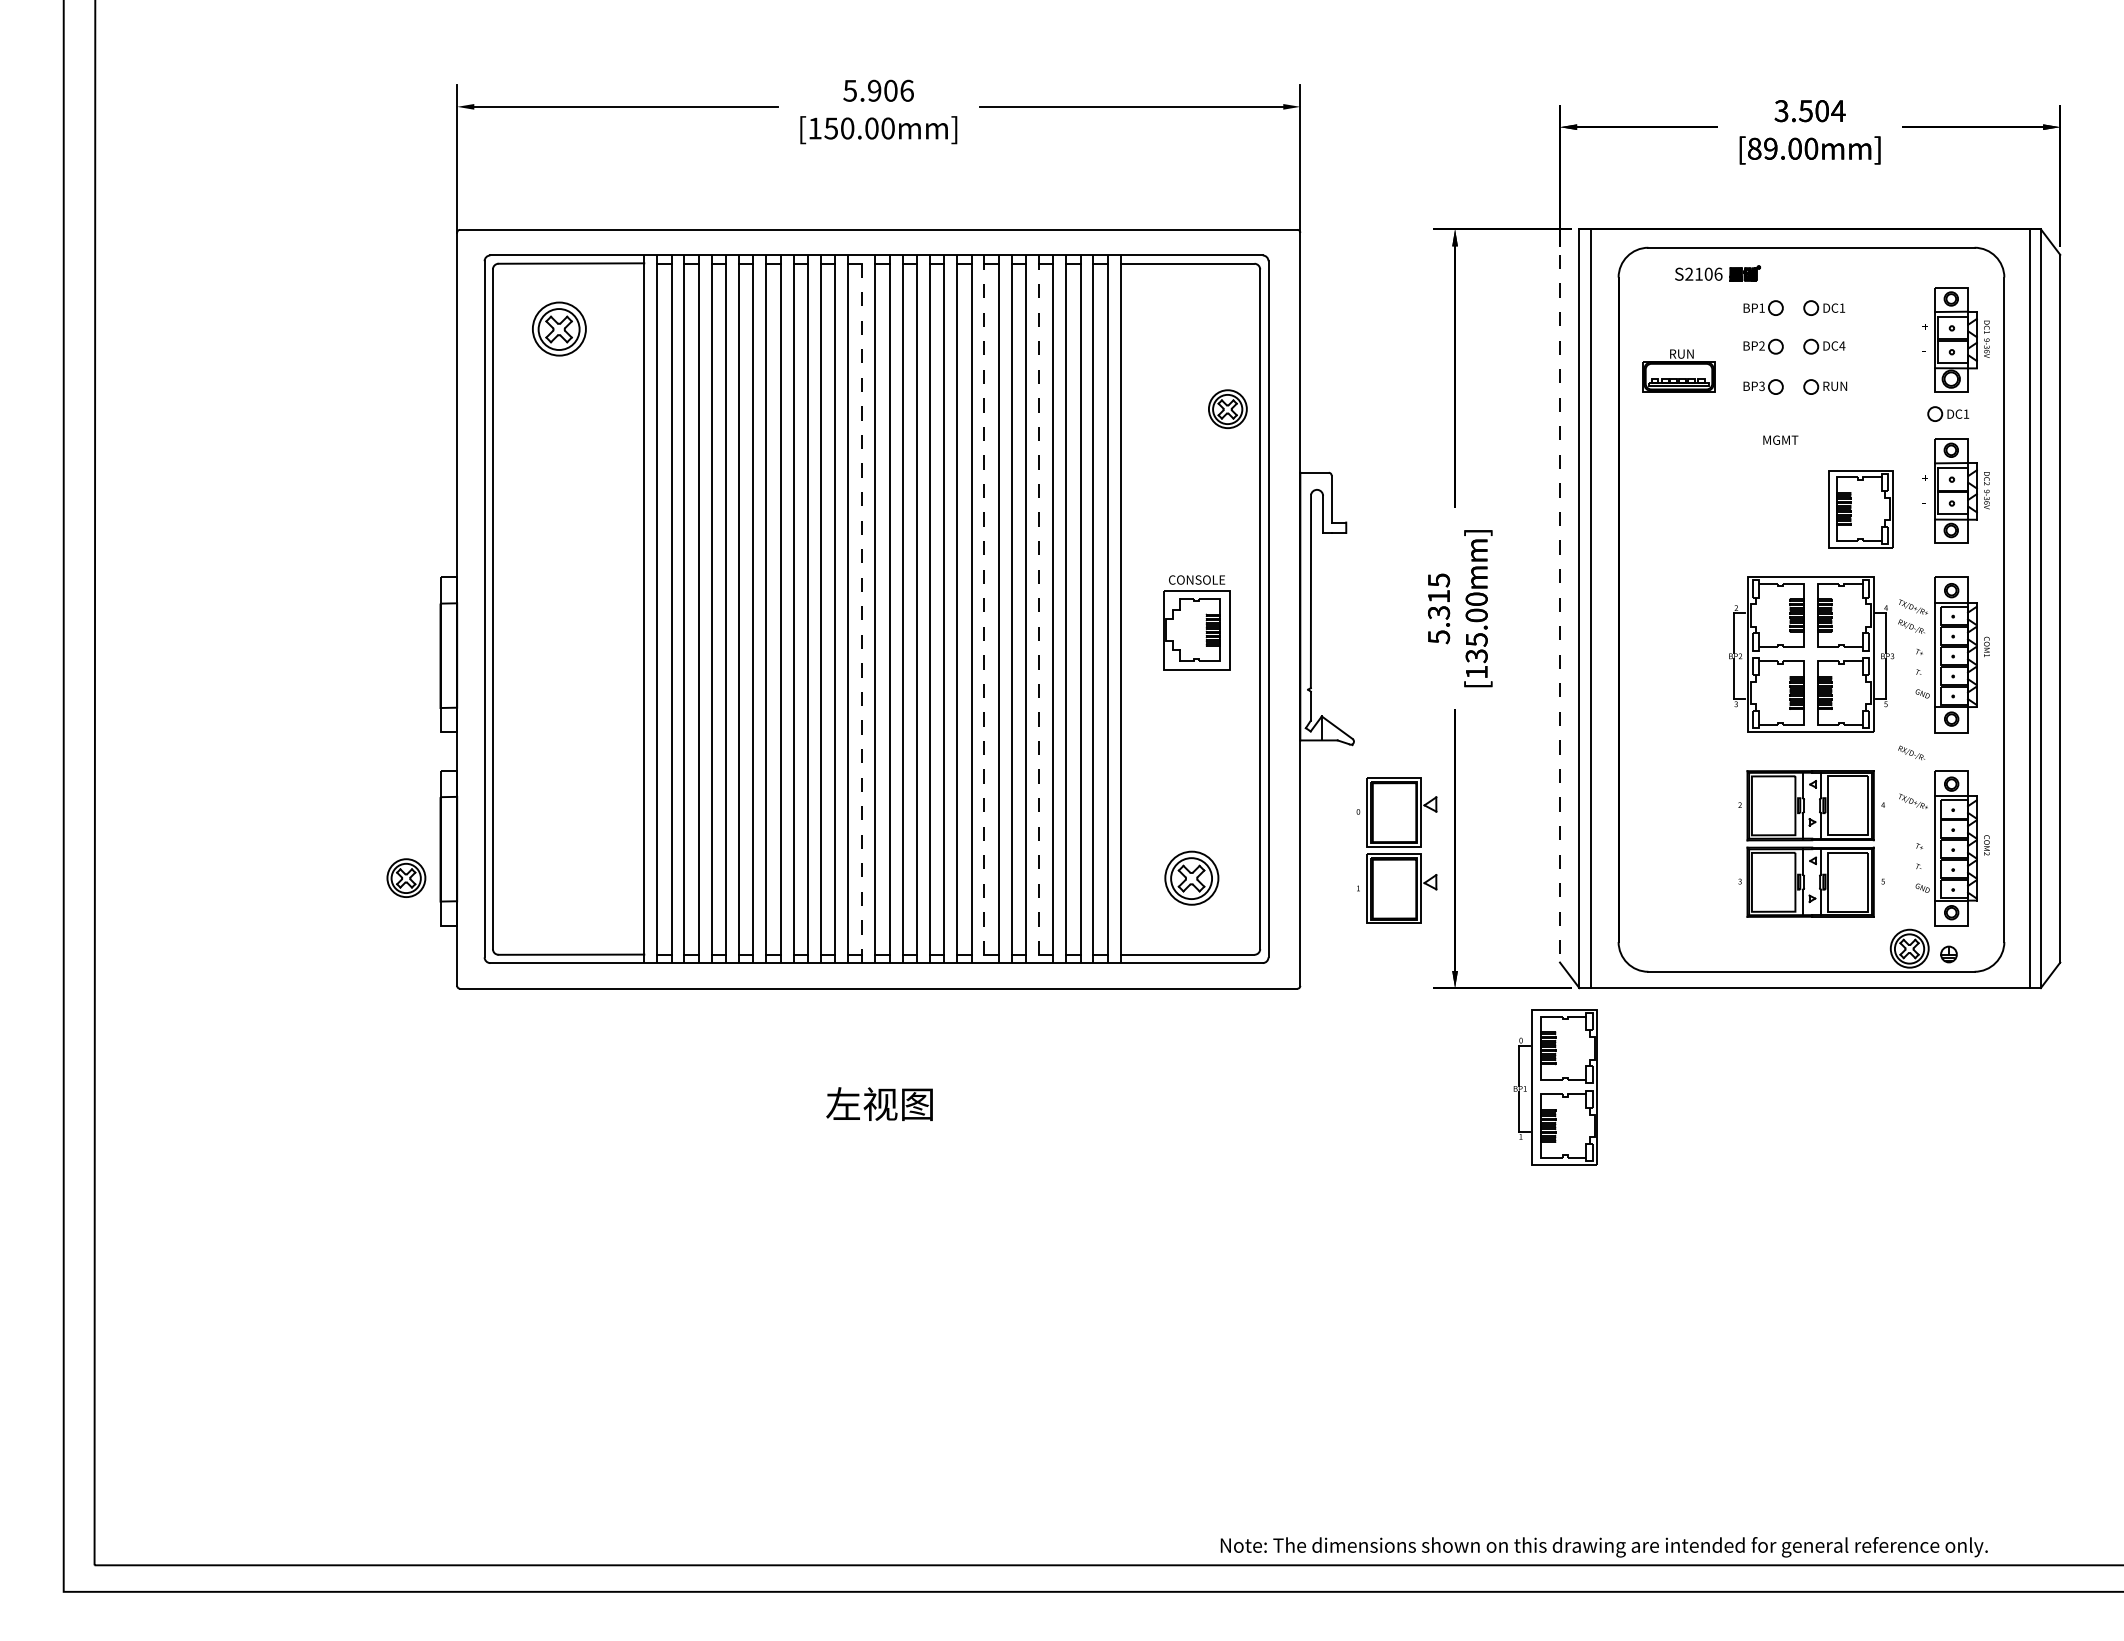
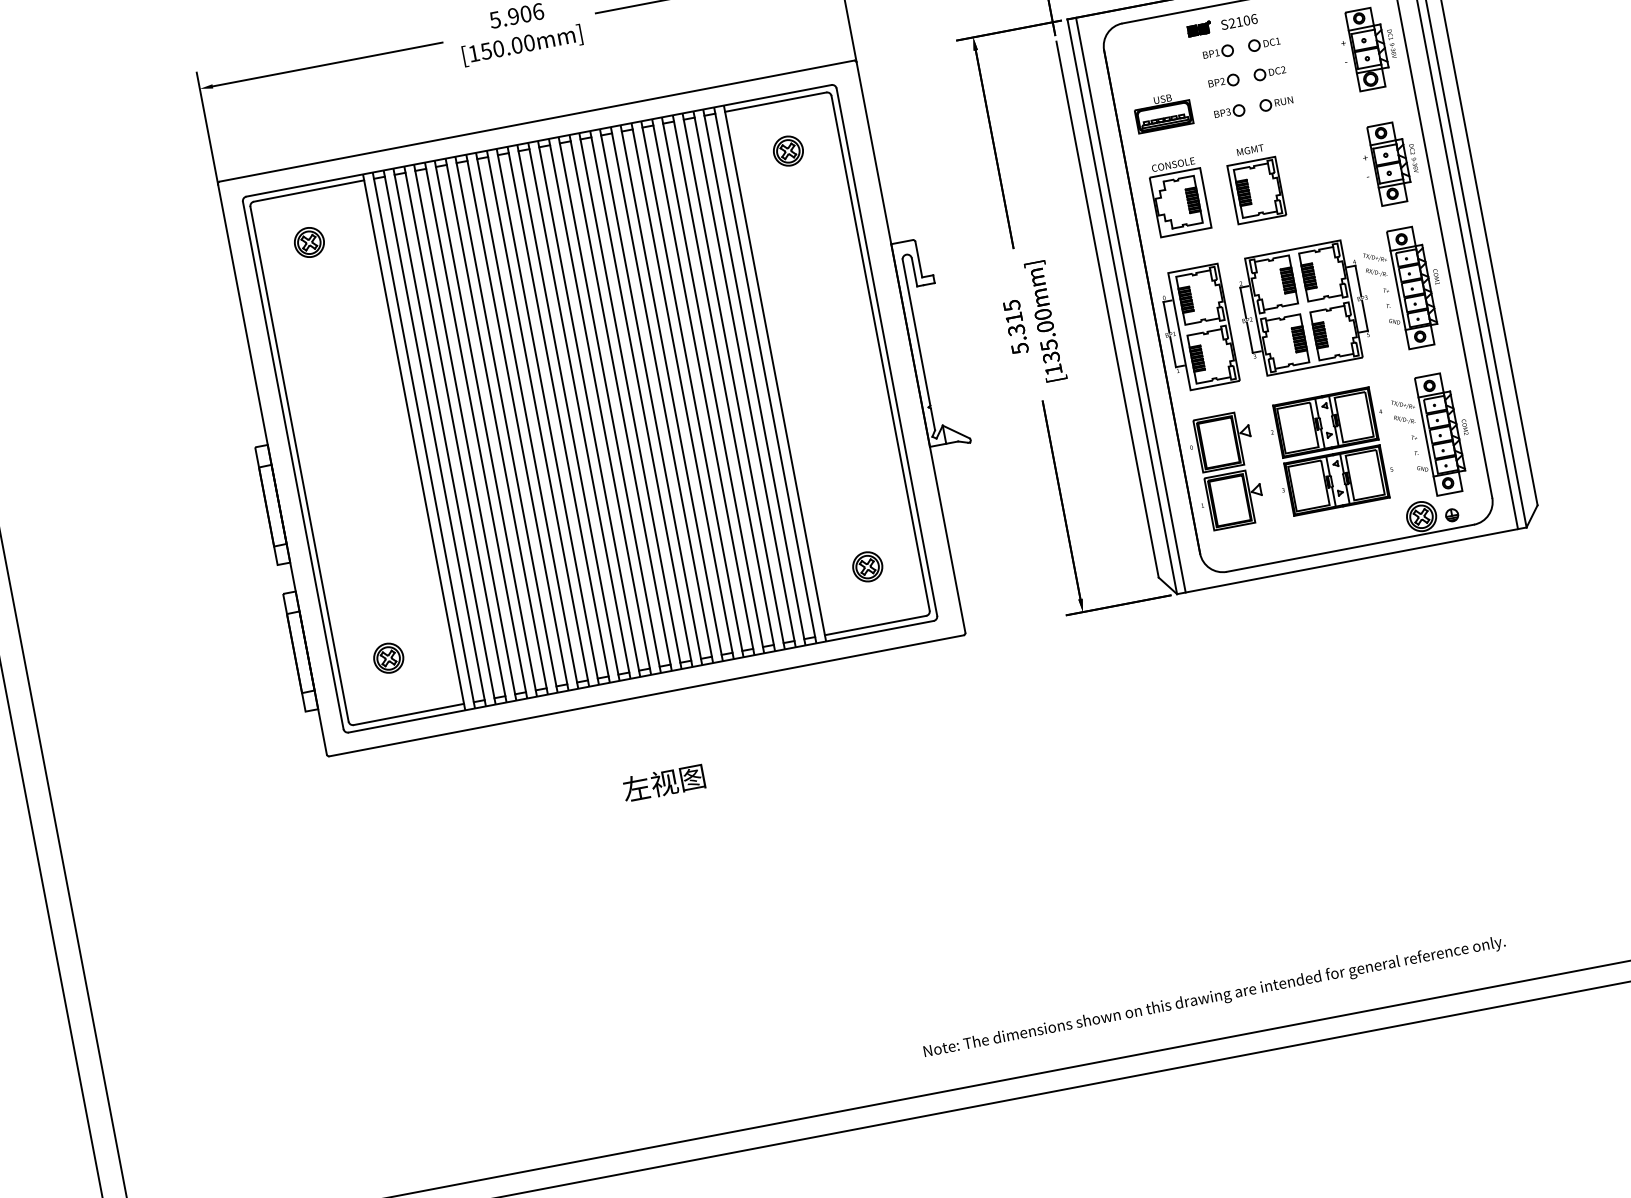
text: (1698, 273) -> (1239, 21), moved
part: (559, 329) -> (309, 242), size x0.71
text: (1842, 345) -> (1283, 69), DC4 -> DC2
text: (1681, 353) -> (1162, 98), RUN -> USB
part: (1227, 408) -> (788, 150), moved
part: (1948, 413) -> (1373, 105), removed
part: (1860, 509) -> (1256, 190), moved
line: (1559, 608) -> (1107, 309), dashed -> solid
line: (862, 609) -> (579, 410), dashed -> solid
line: (984, 609) -> (671, 393), dashed -> solid
line: (1038, 609) -> (712, 385), dashed -> solid
part: (1196, 622) -> (1179, 196), moved
text: (1911, 752) -> (1404, 419), moved
part: (1396, 850) -> (1225, 471), moved
part: (406, 877) -> (388, 657), moved
part: (1191, 877) -> (867, 566), size x0.71
part: (1555, 1087) -> (1197, 328), moved
text: (1603, 1547) -> (1214, 997), moved

